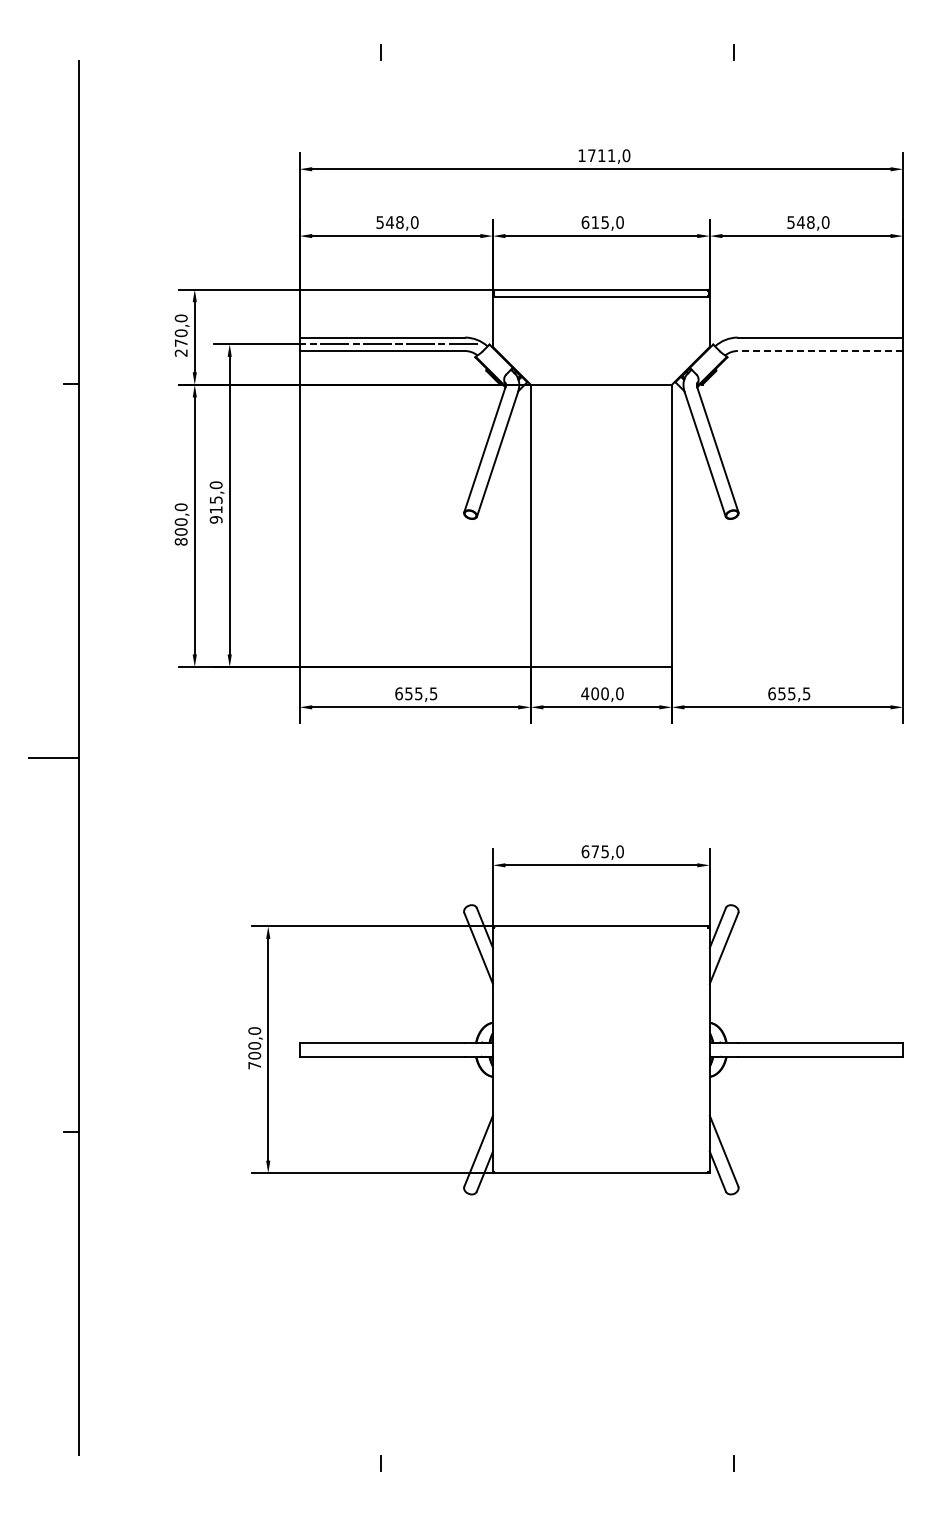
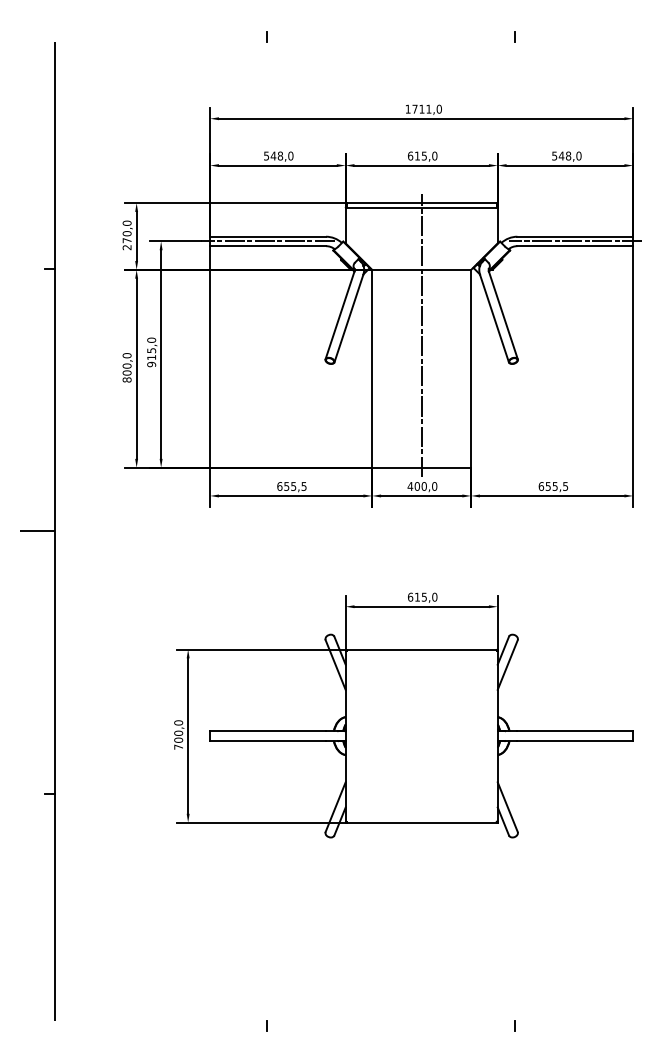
line: (820, 344) -> (575, 241), added
line: (820, 351) -> (575, 246), dashed -> solid
line: (601, 477) -> (421, 334), added
text: (594, 851) -> (416, 597), 675,0 -> 615,0

